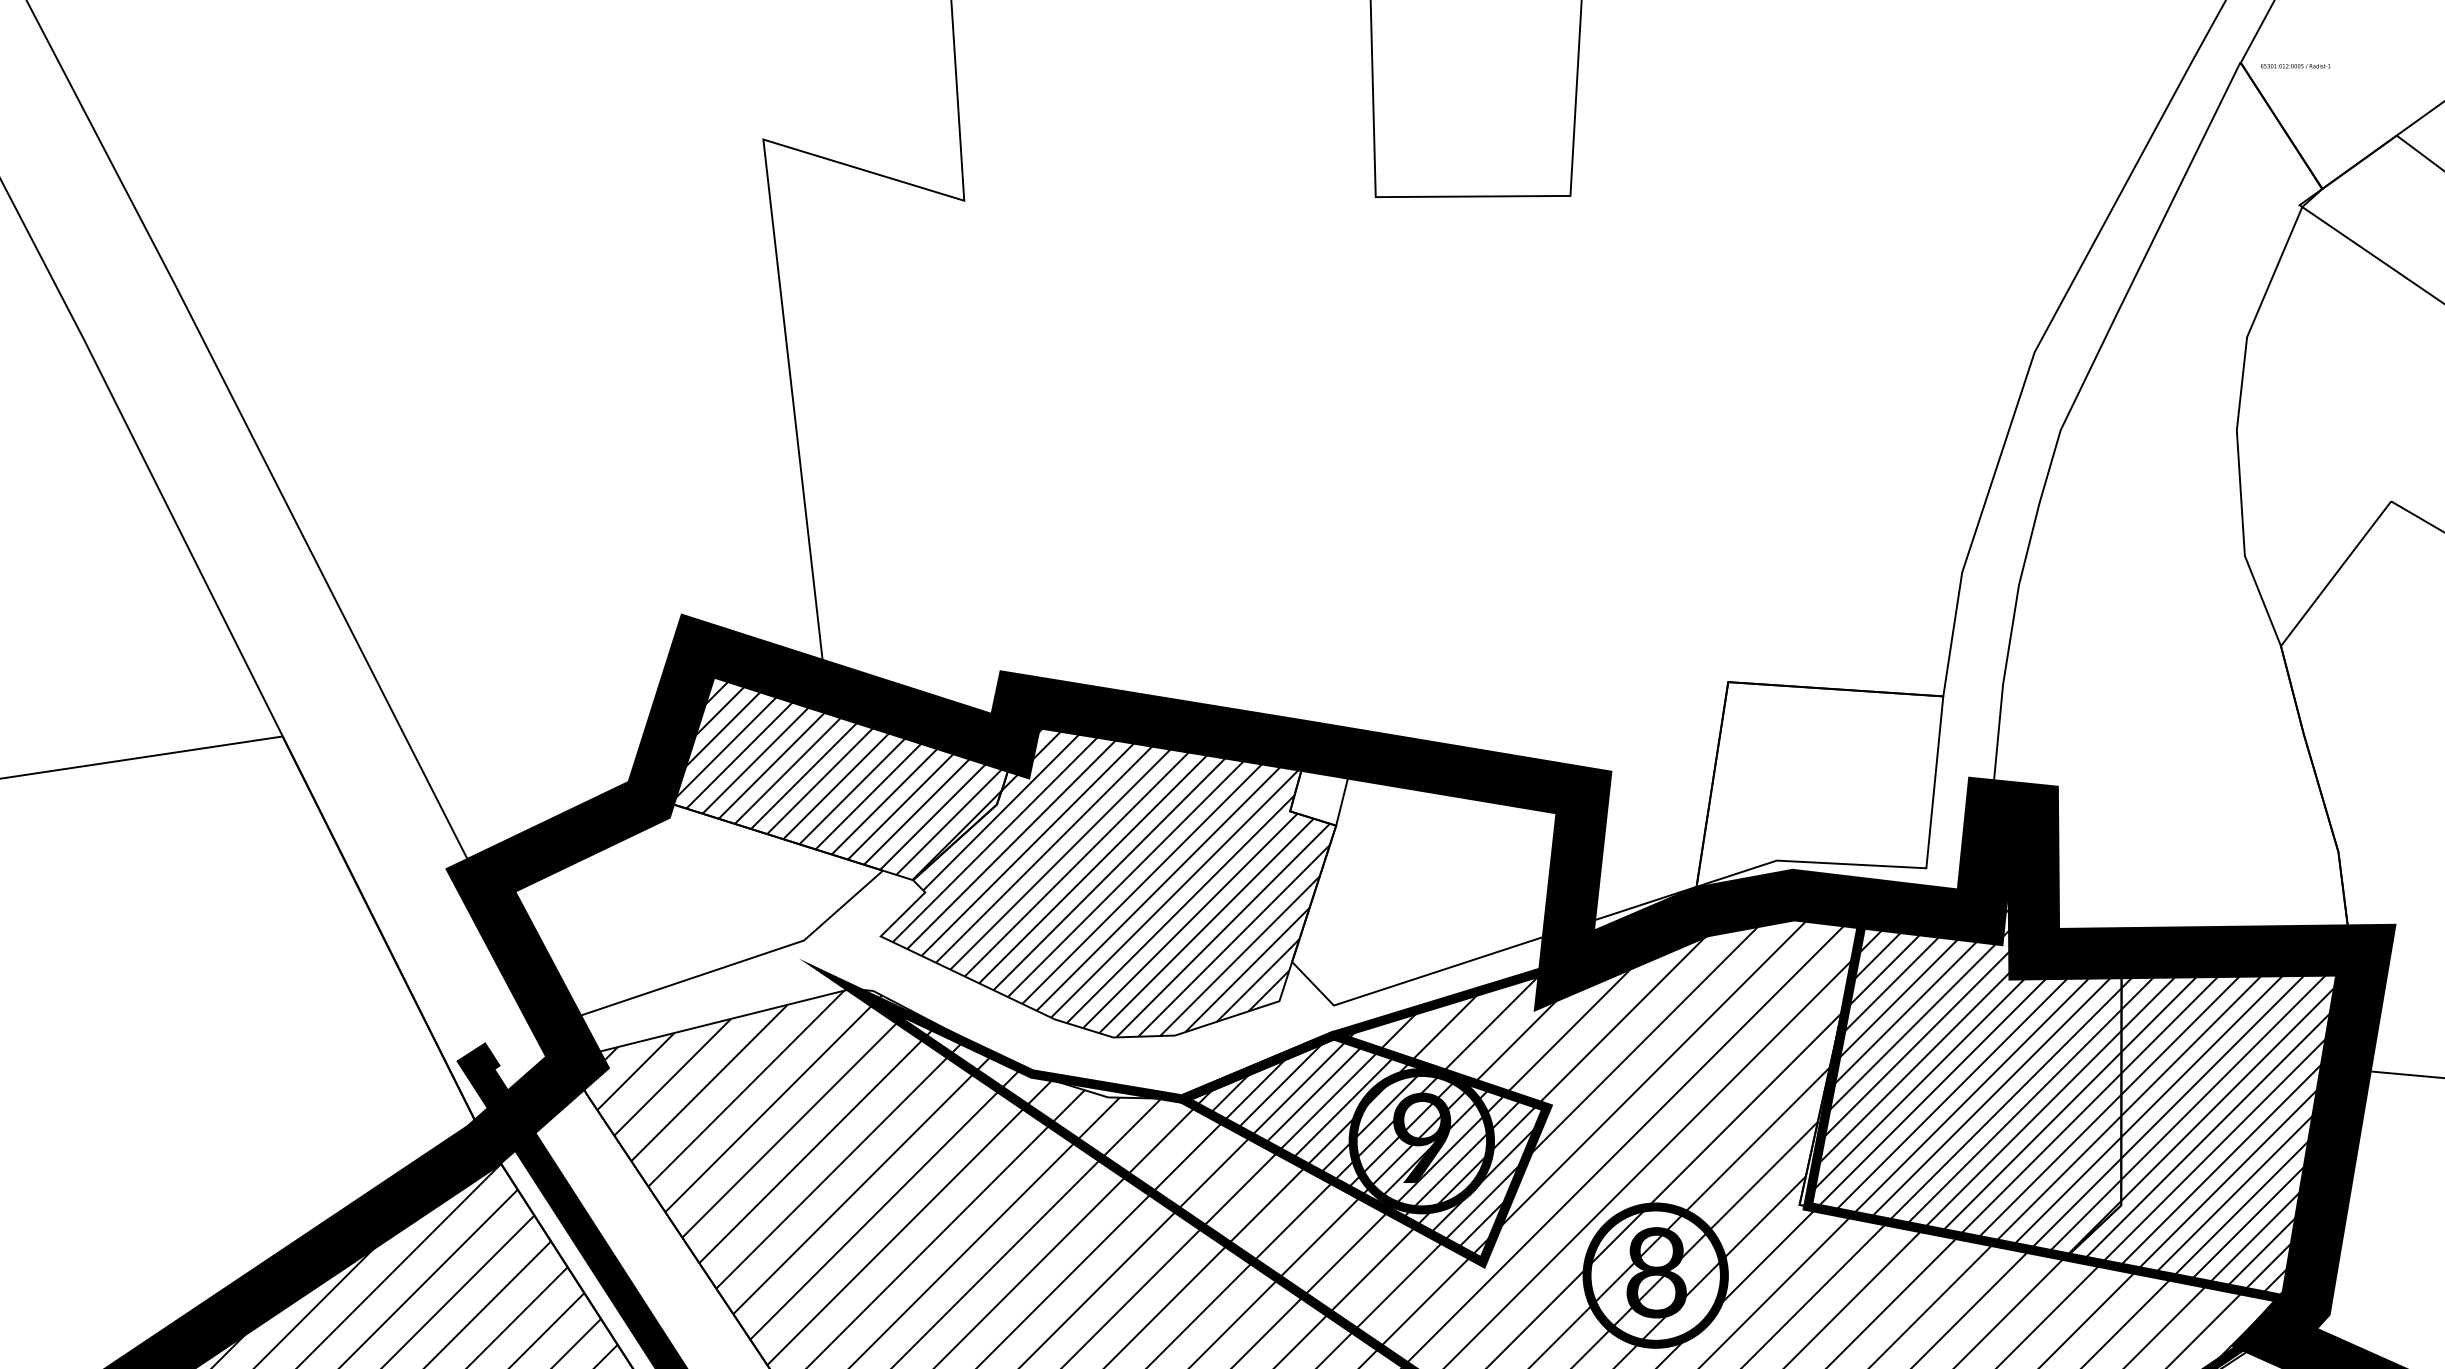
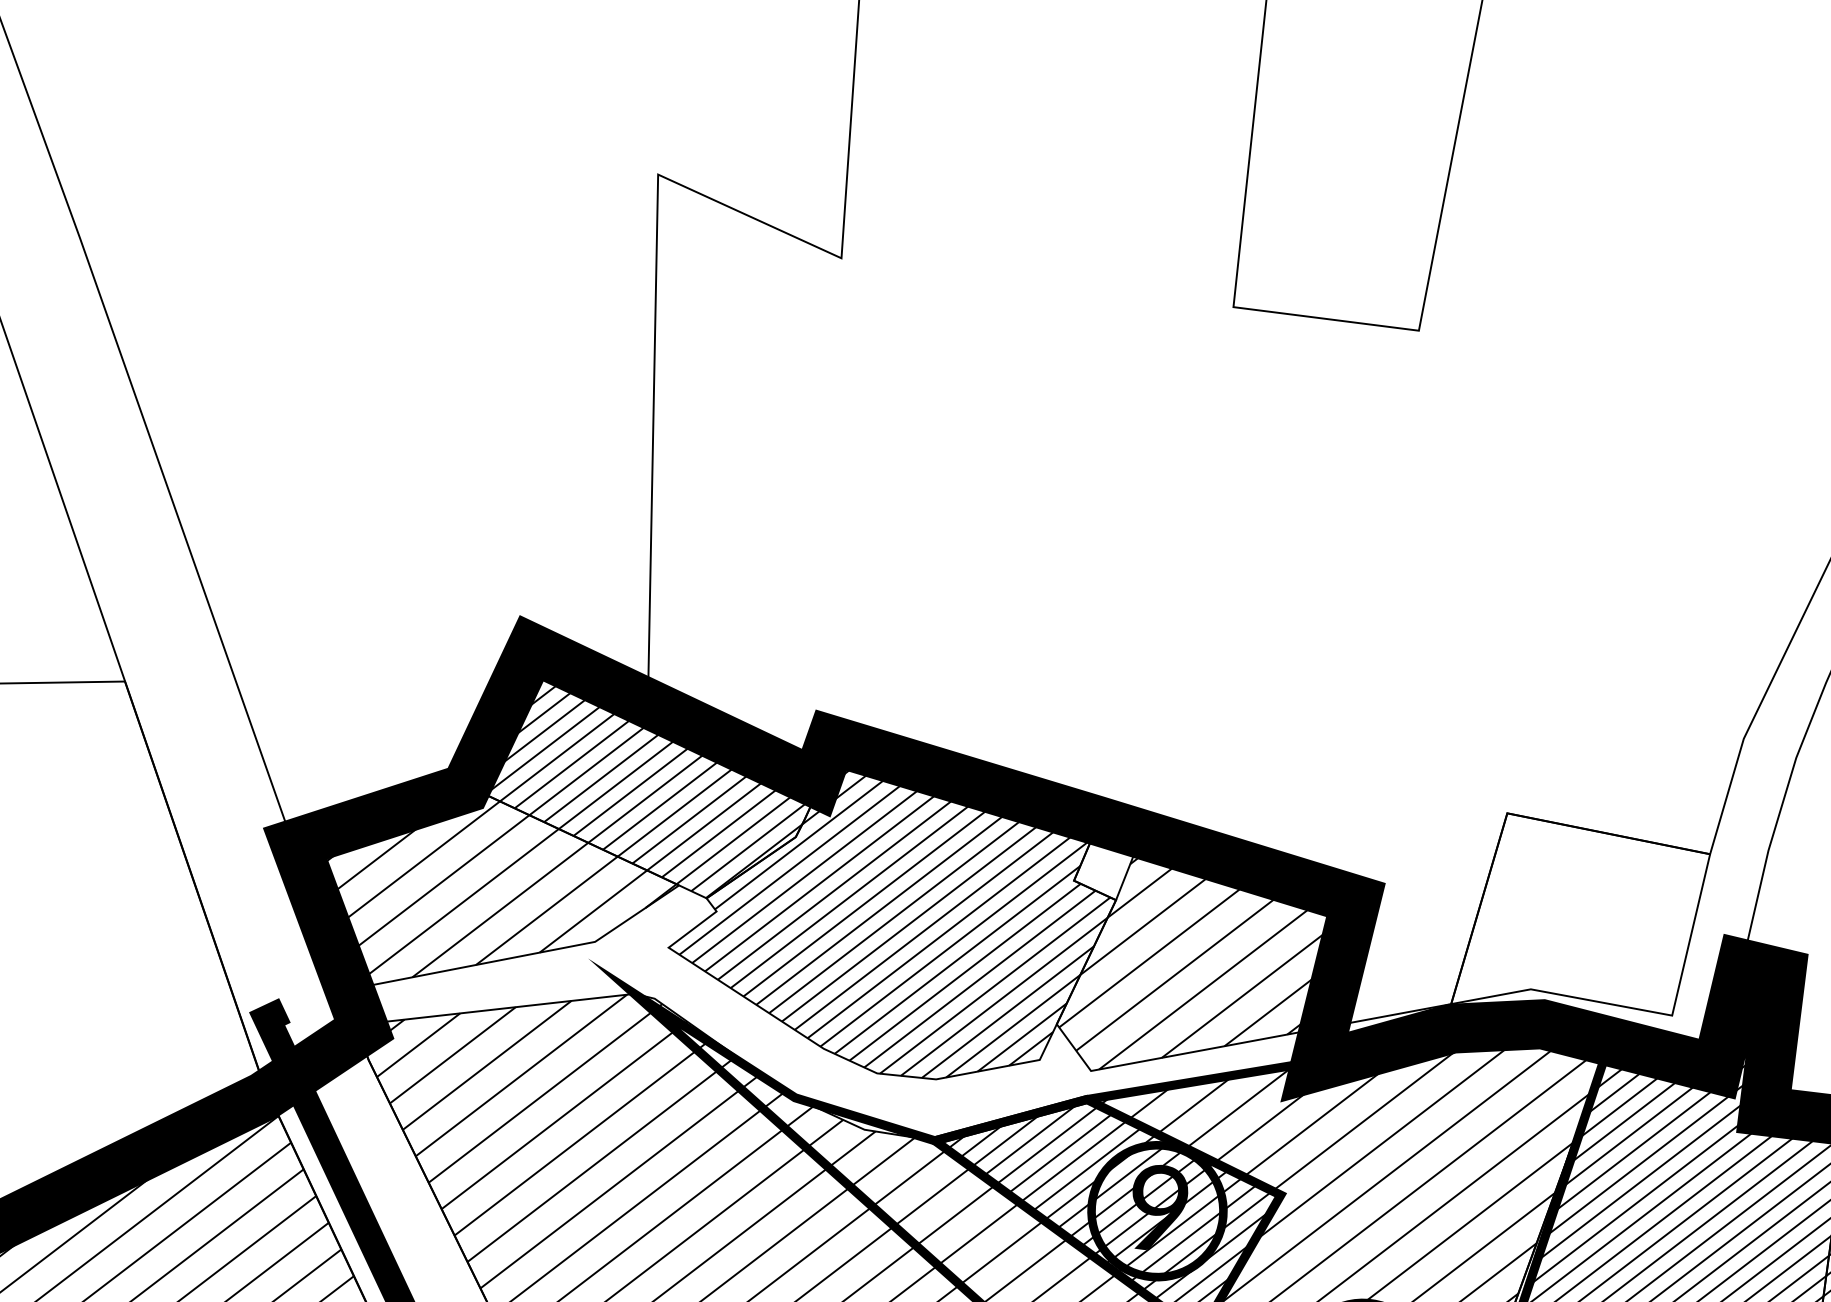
hatch: (1435, 881) -> (1203, 965), added
hatch: (680, 910) -> (481, 897), added

